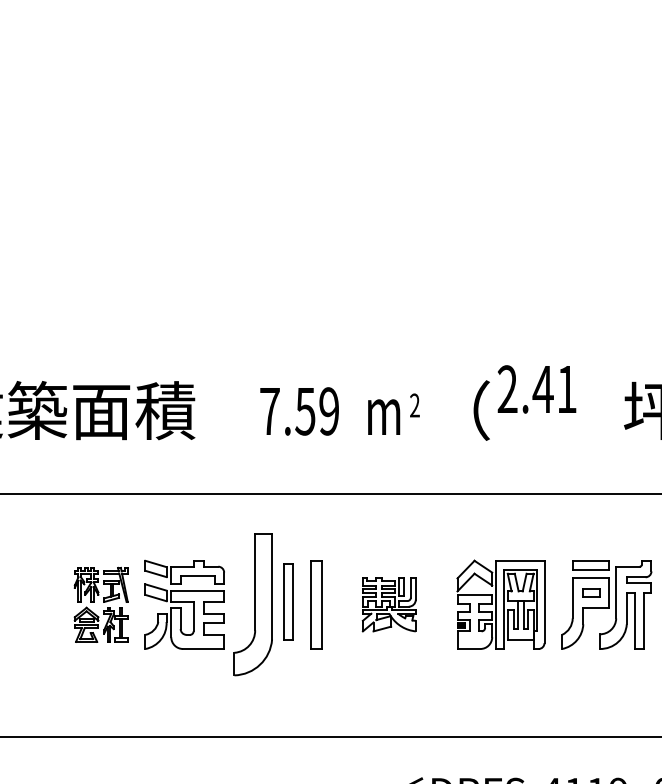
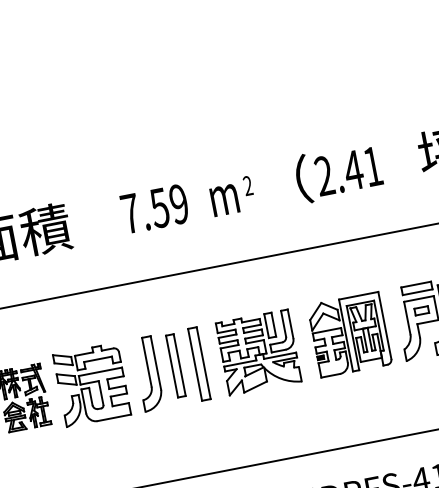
text: (536, 389) -> (348, 171), moved
part: (253, 604) -> (148, 373), size x0.62
part: (389, 604) -> (258, 352), size x1.67

